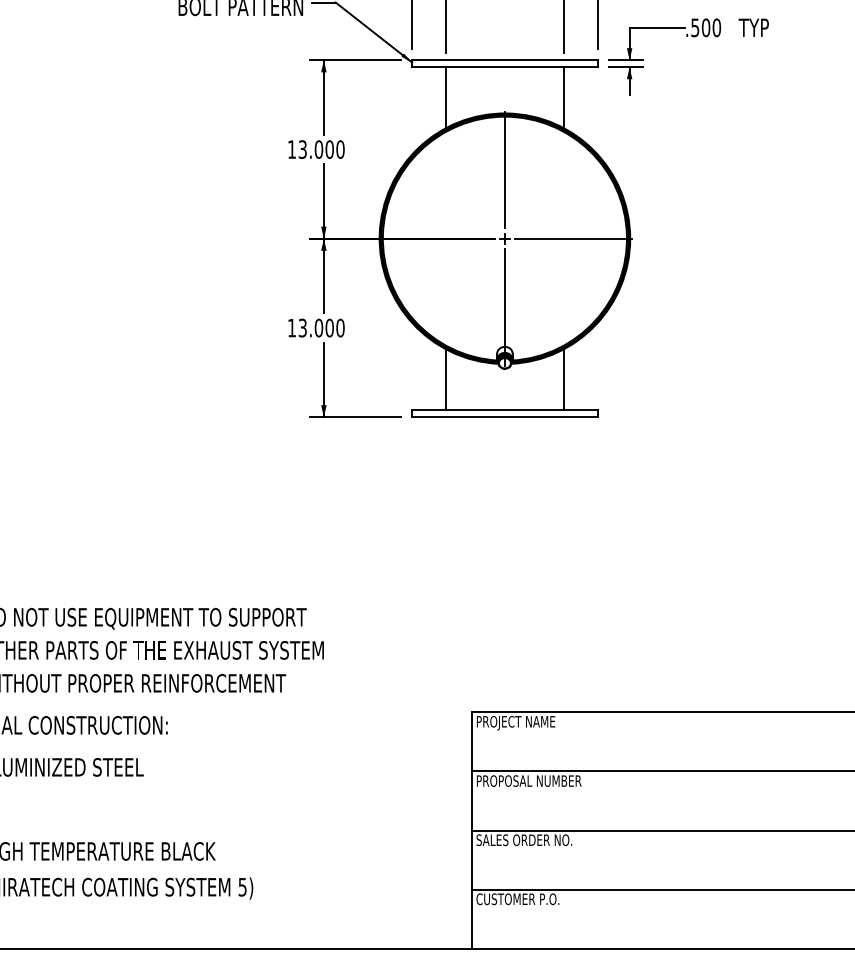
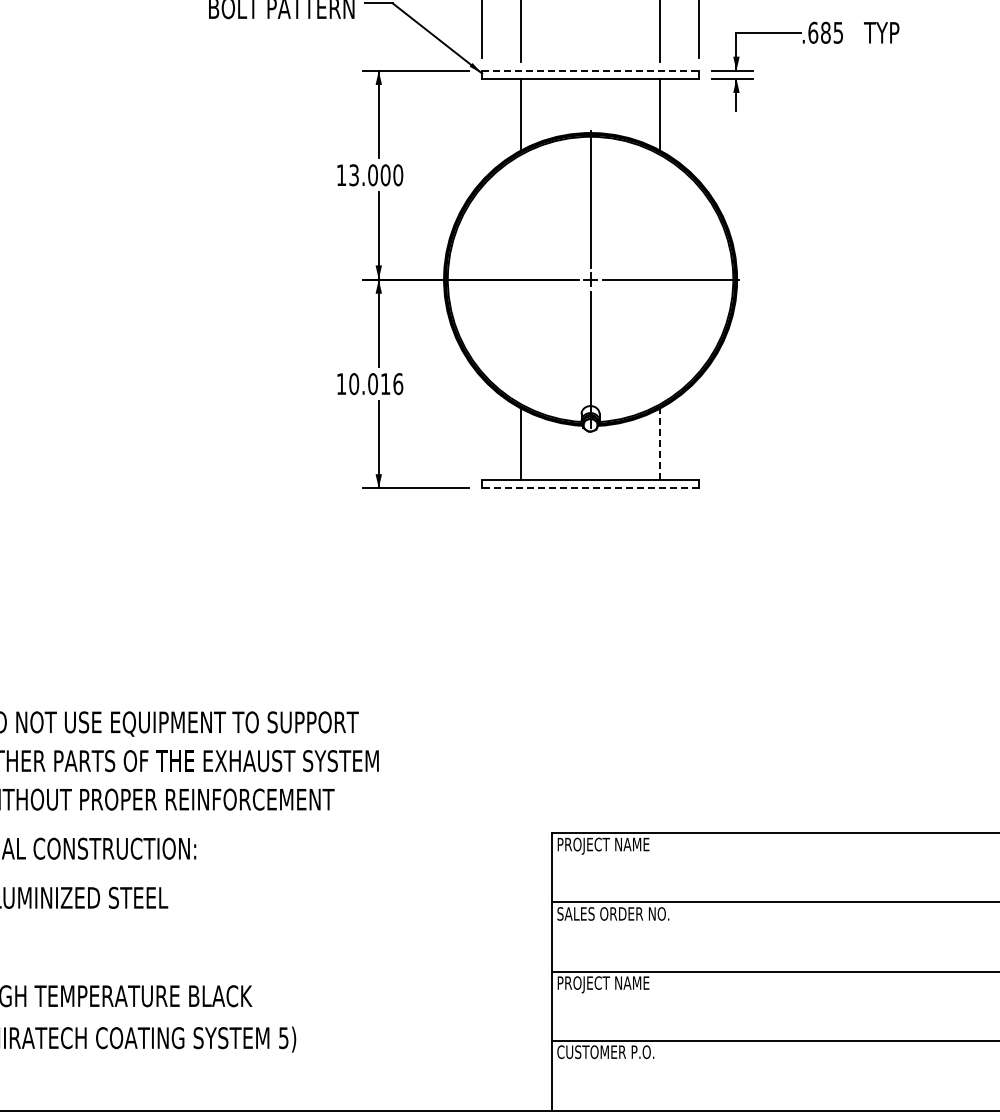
text: (705, 27) -> (825, 32), .500 -> .685
line: (505, 60) -> (591, 70), solid -> dashed
text: (321, 328) -> (376, 384), 13.000 -> 10.016
line: (563, 379) -> (659, 444), solid -> dashed
line: (504, 417) -> (590, 488), solid -> dashed
text: (528, 780) -> (618, 913), PROPOSAL NUMBER -> SALES ORDER NO.
text: (524, 841) -> (613, 984), SALES ORDER NO. -> PROJECT NAME

